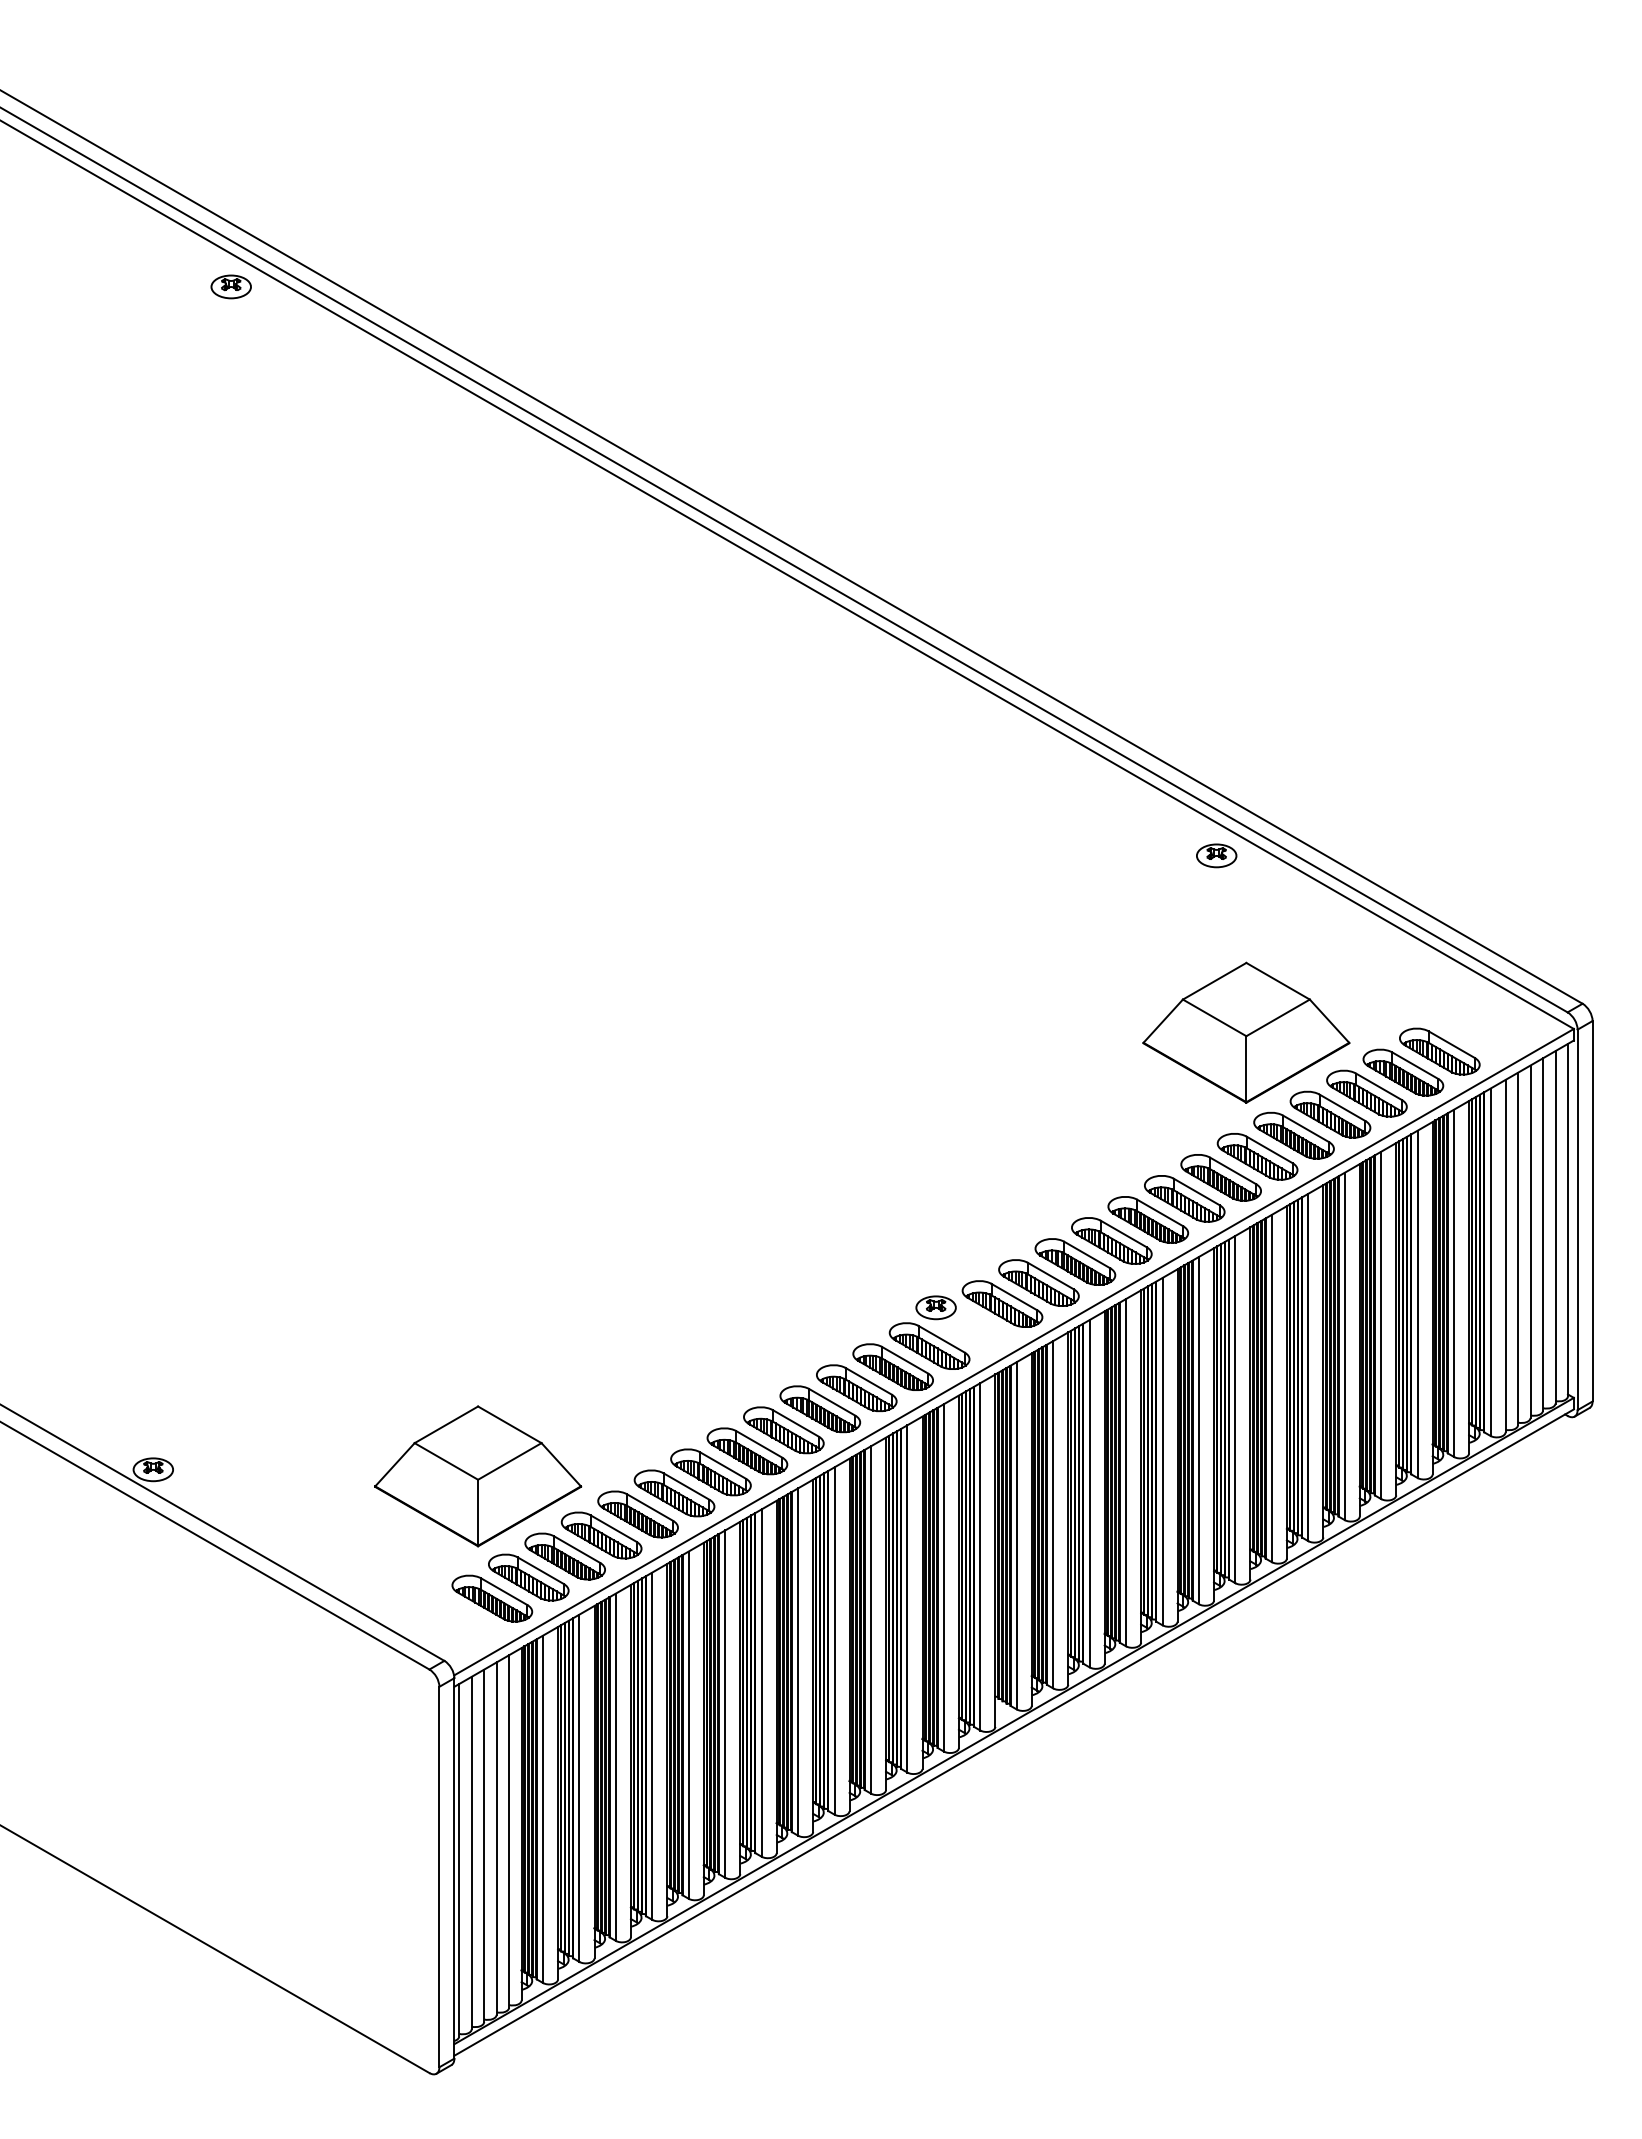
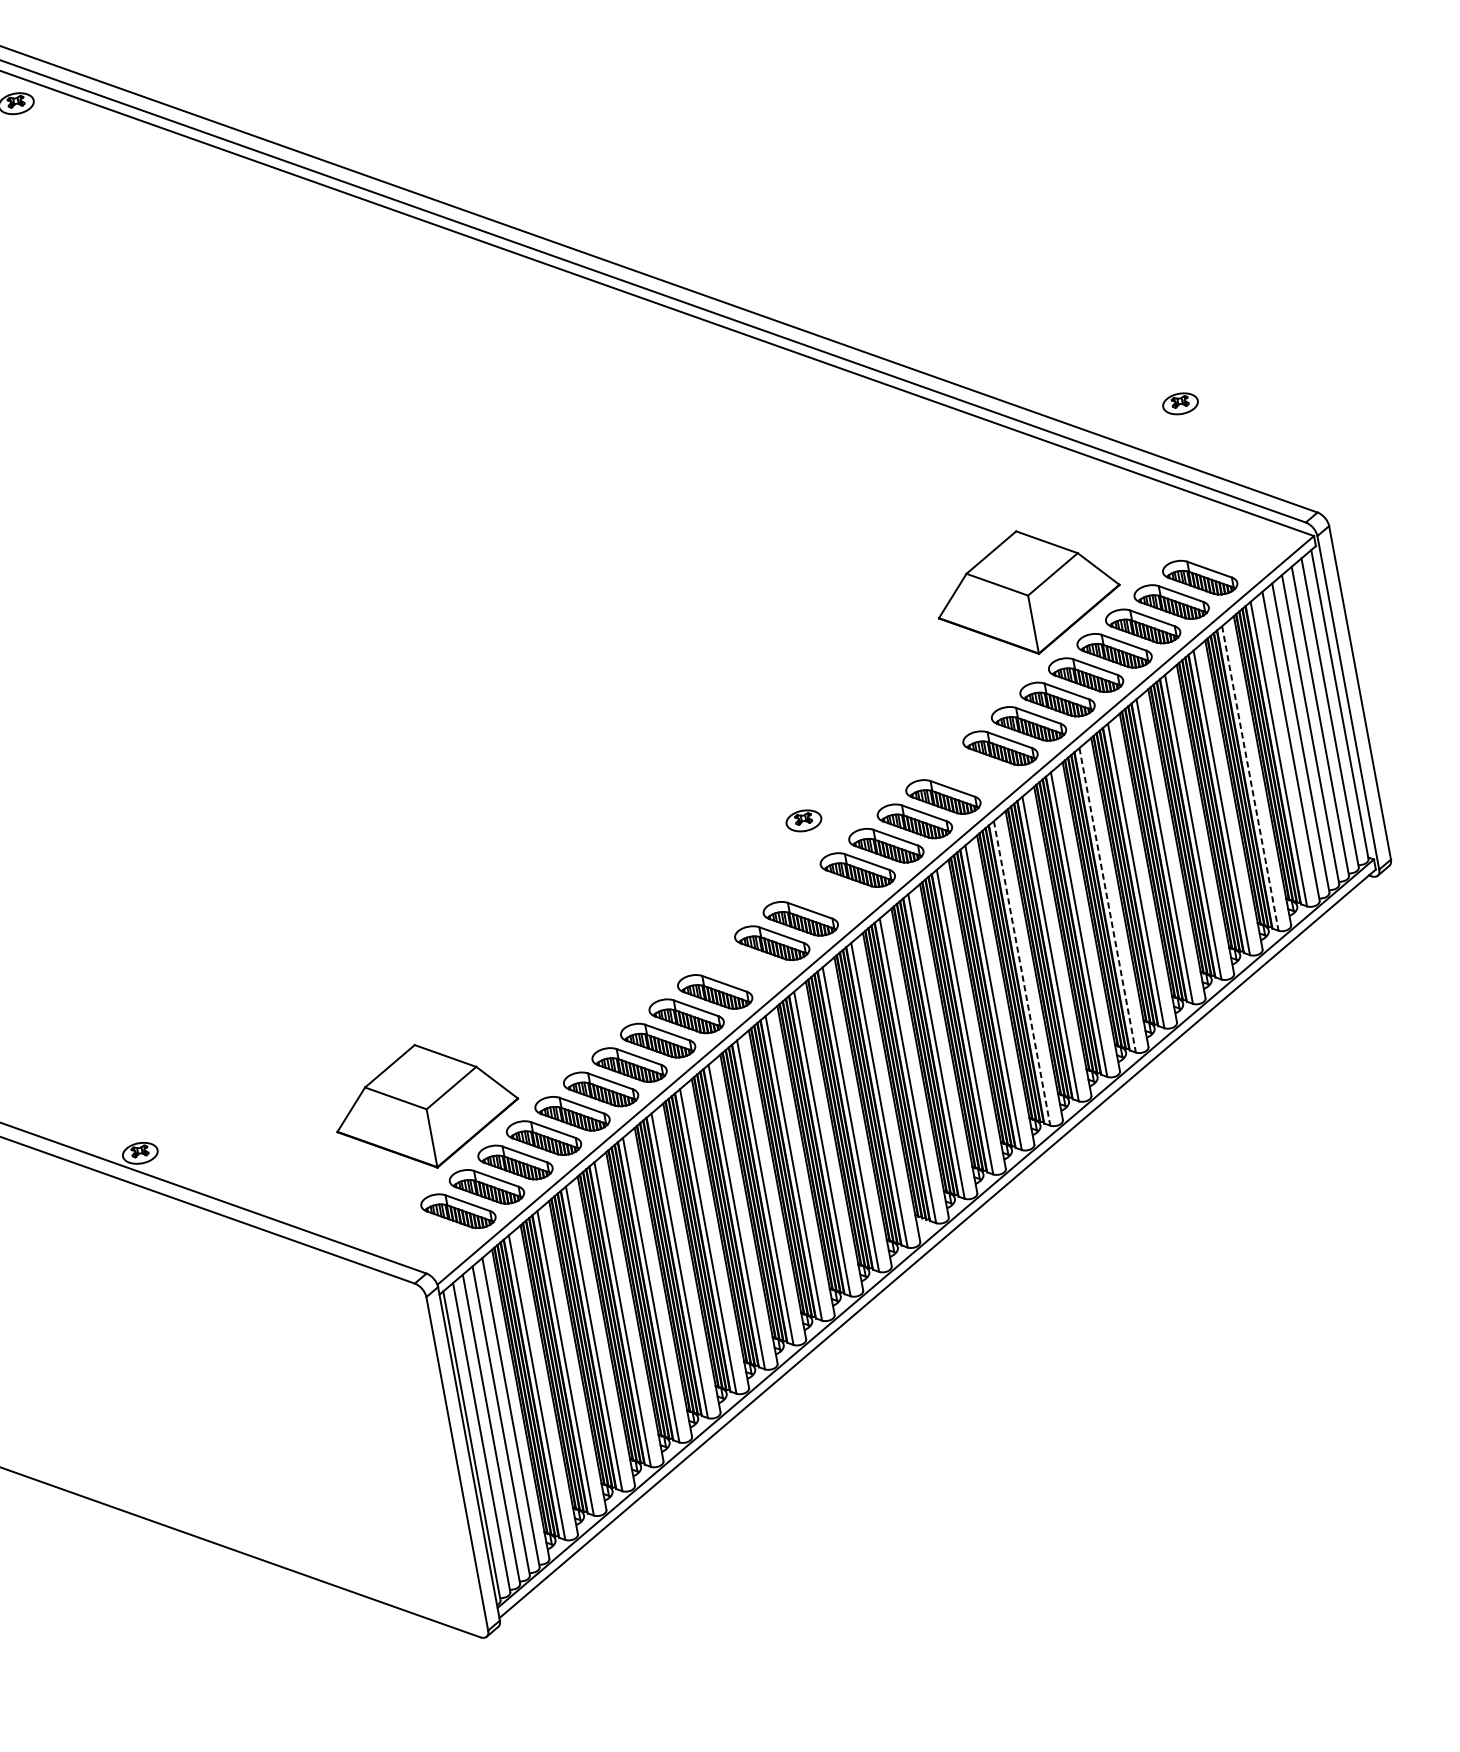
part: (1216, 855) -> (1180, 403), moved
part: (1148, 1219) -> (972, 772), removed
line: (1454, 1283) -> (1250, 778), solid -> dashed
part: (935, 1307) -> (803, 820), moved
part: (856, 1388) -> (743, 967), removed
line: (1271, 1388) -> (1107, 900), solid -> dashed
line: (1162, 1451) -> (1022, 973), solid -> dashed

